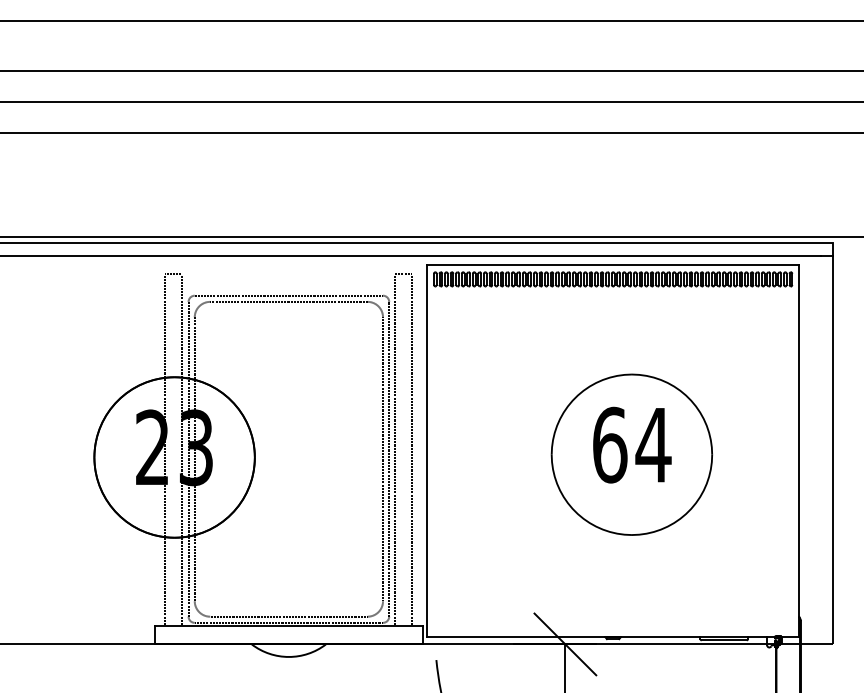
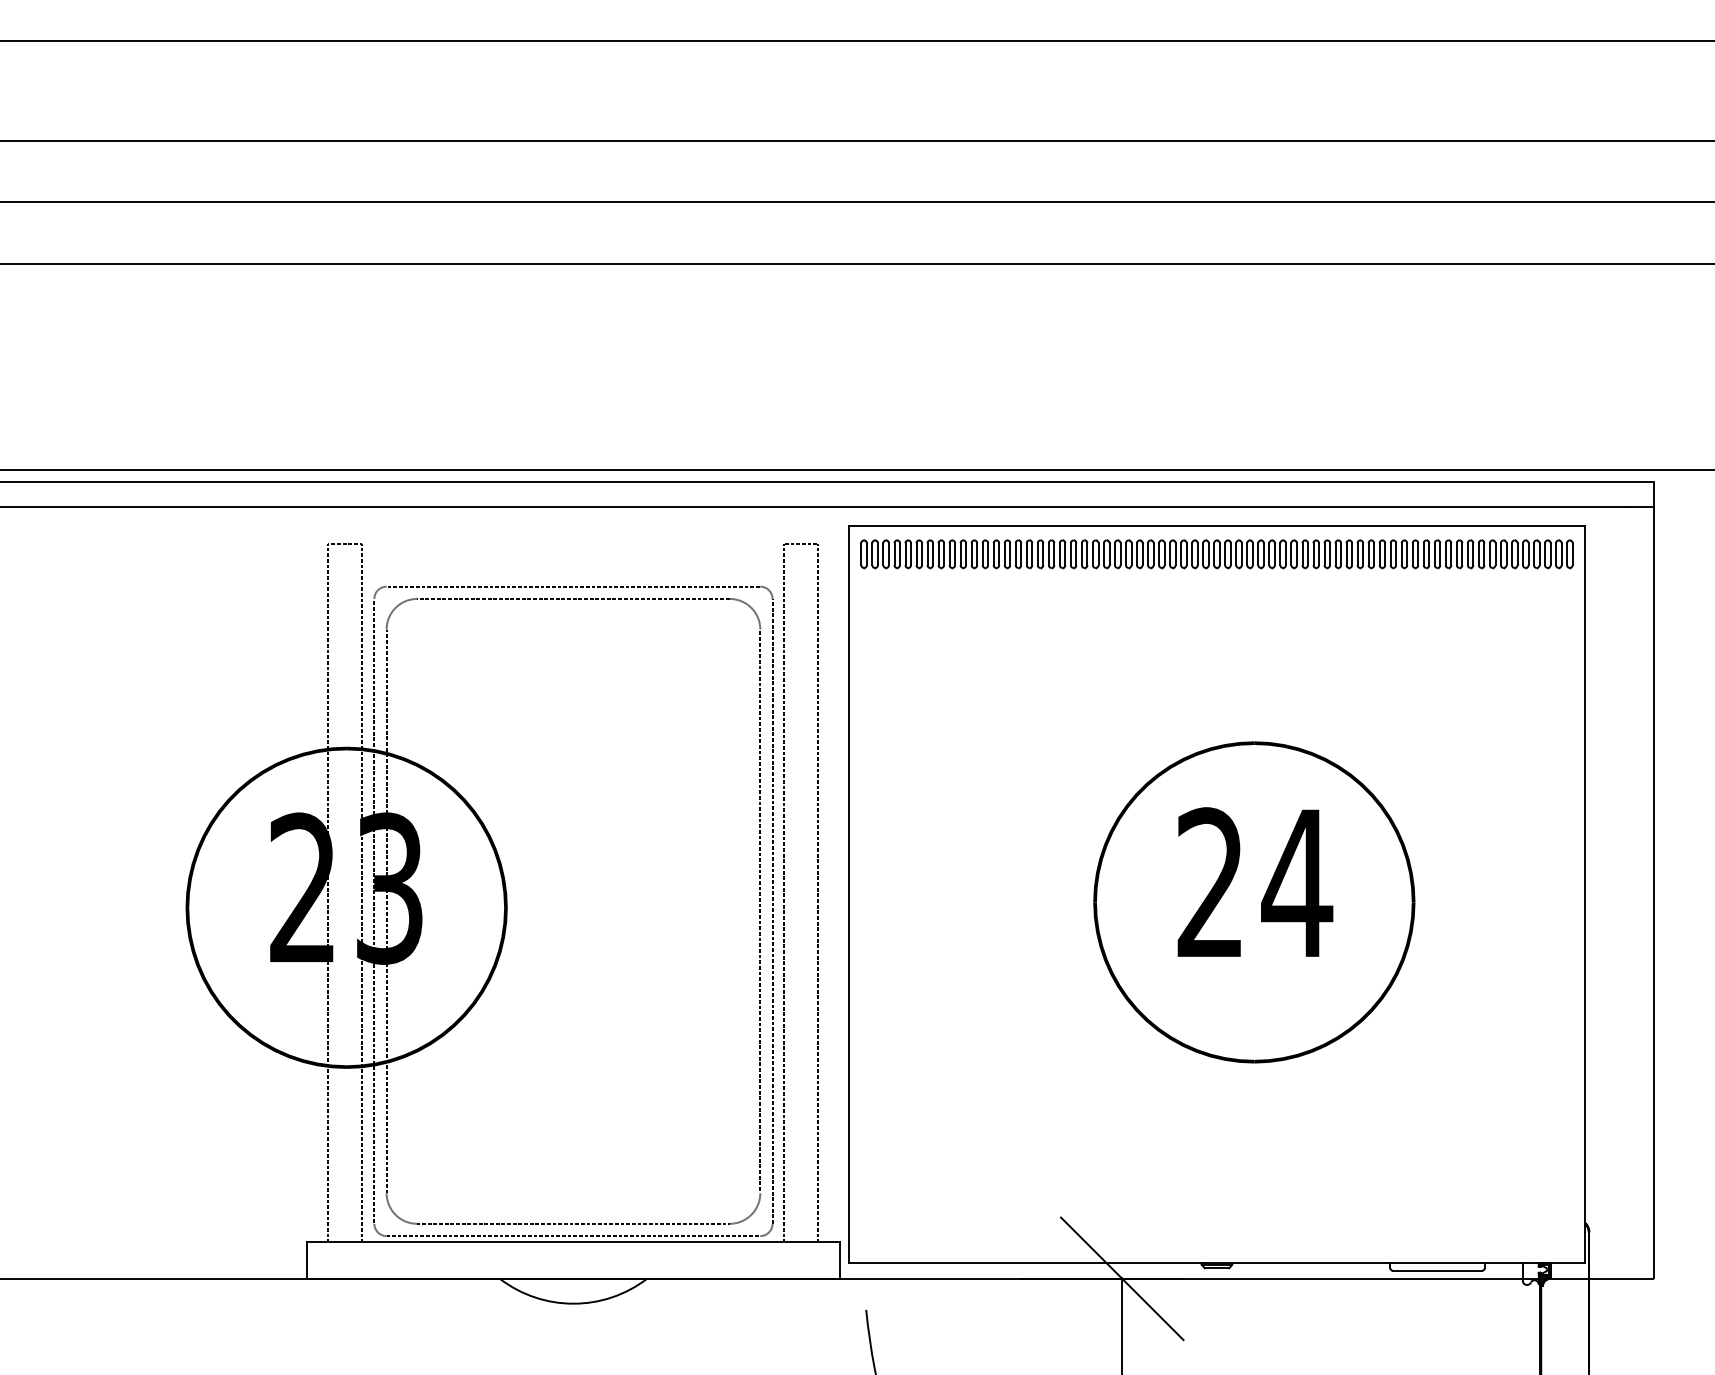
text: (610, 444) -> (1211, 882), 64 -> 24

